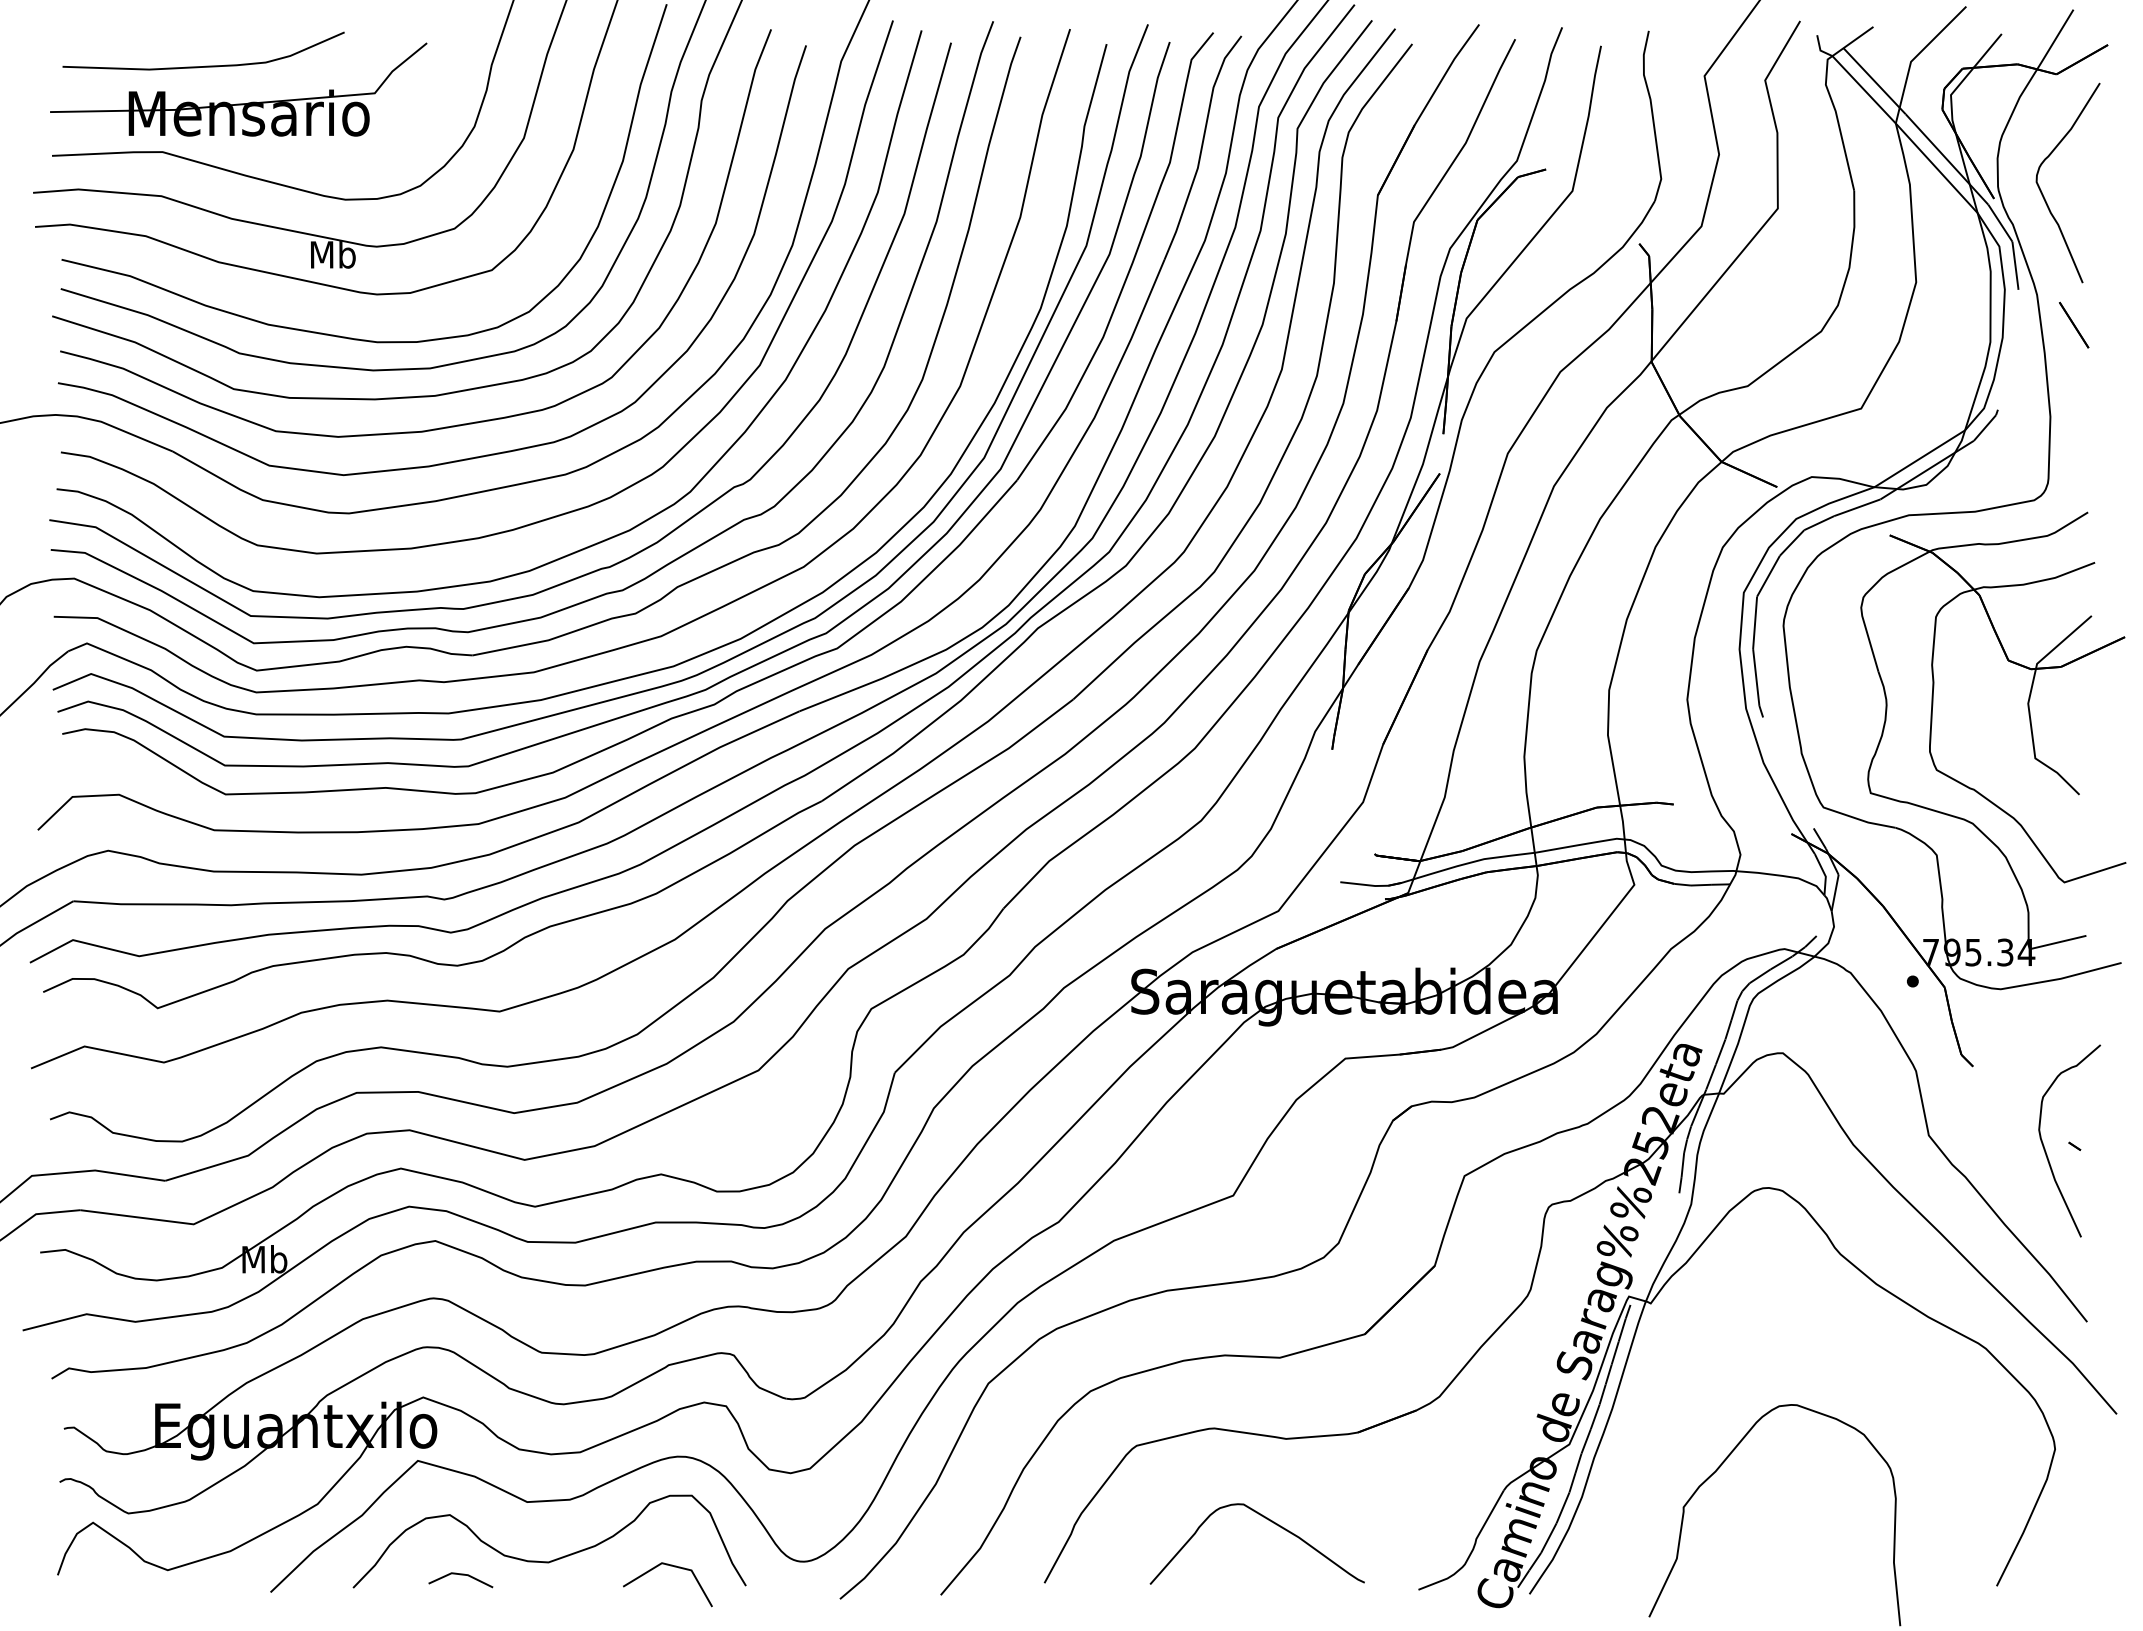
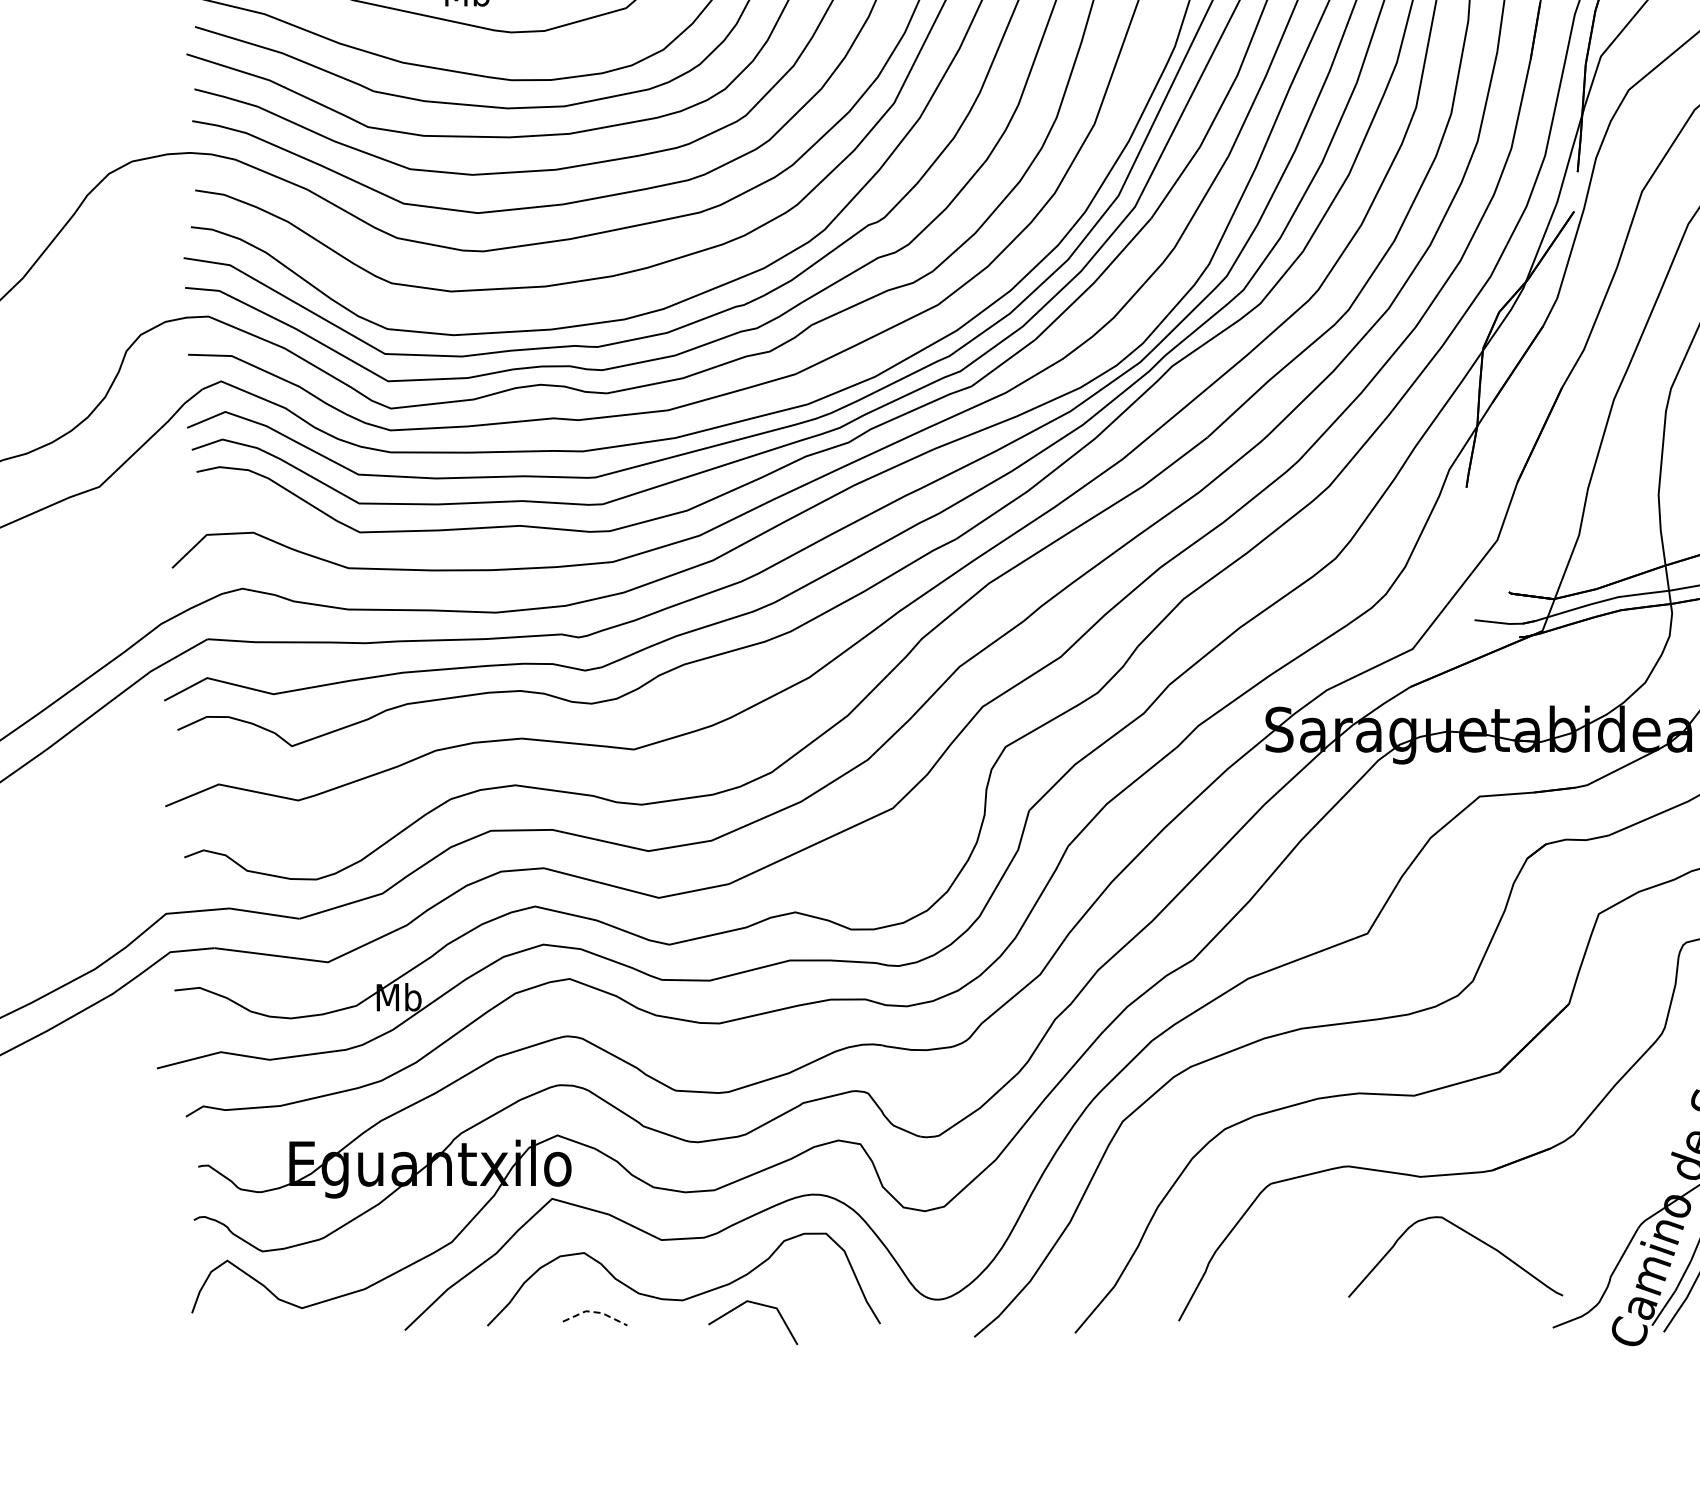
curve: (1271, 1522) -> (1469, 1235), moved
line: (670, 1566) -> (755, 1304), moved
line: (461, 1574) -> (595, 1312), solid -> dashed

